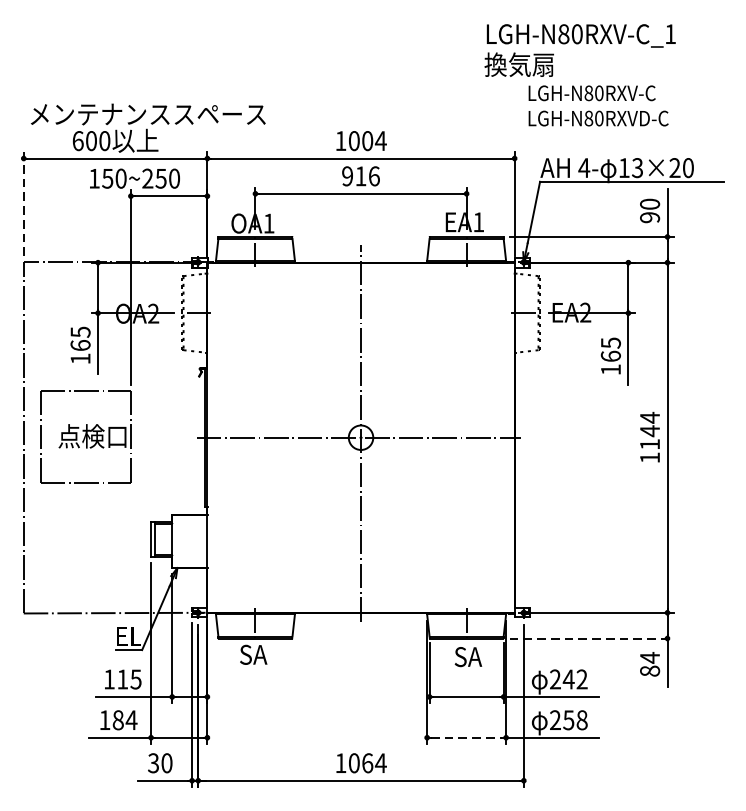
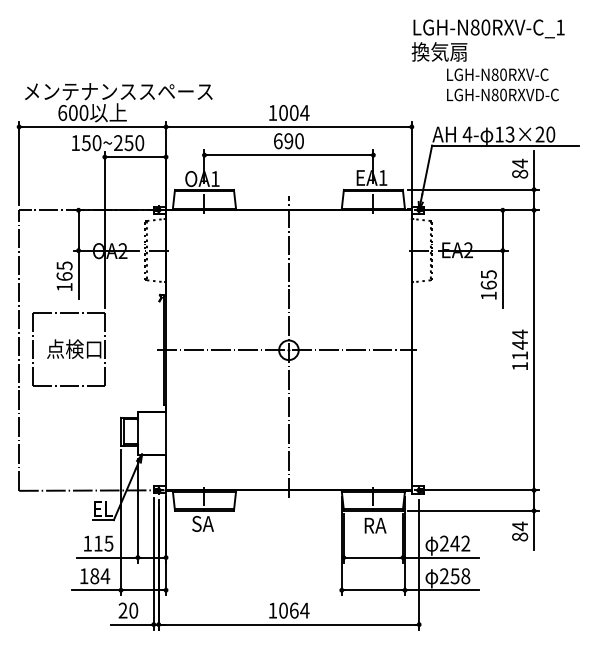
text: (579, 75) -> (487, 60), moved
text: (360, 176) -> (288, 141), 916 -> 690
line: (24, 204) -> (19, 163), dashed -> solid
text: (650, 210) -> (520, 168), 90 -> 84
line: (591, 638) -> (473, 510), dashed -> solid
text: (469, 656) -> (375, 525), SA -> RA
line: (466, 738) -> (373, 590), dashed -> solid
text: (152, 763) -> (122, 610), 30 -> 20

